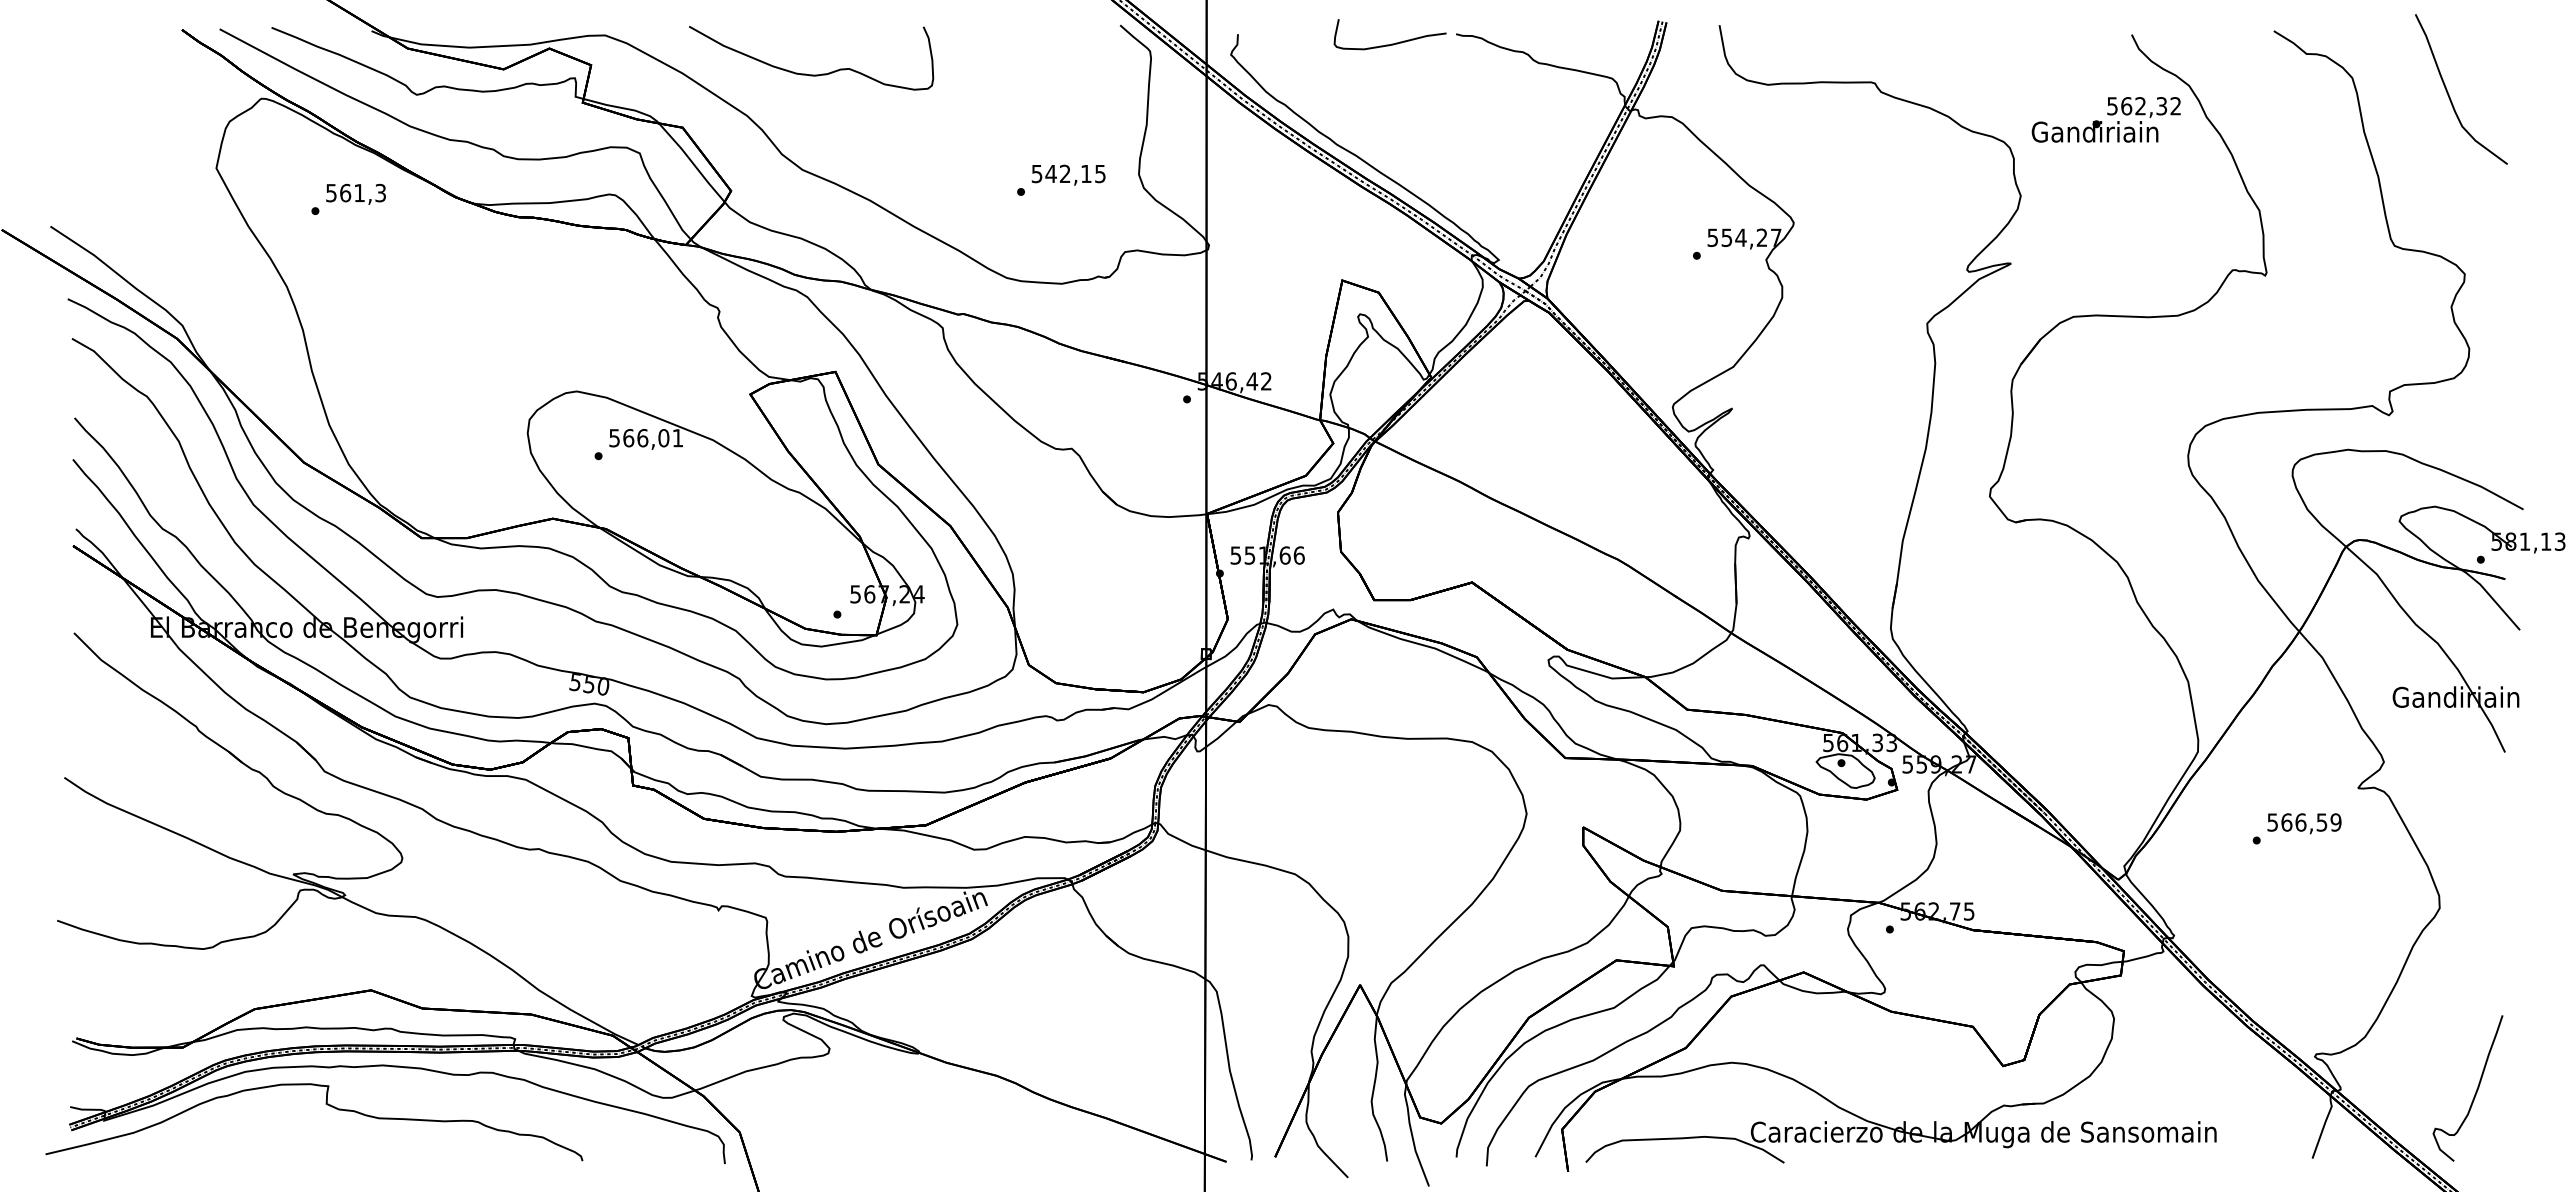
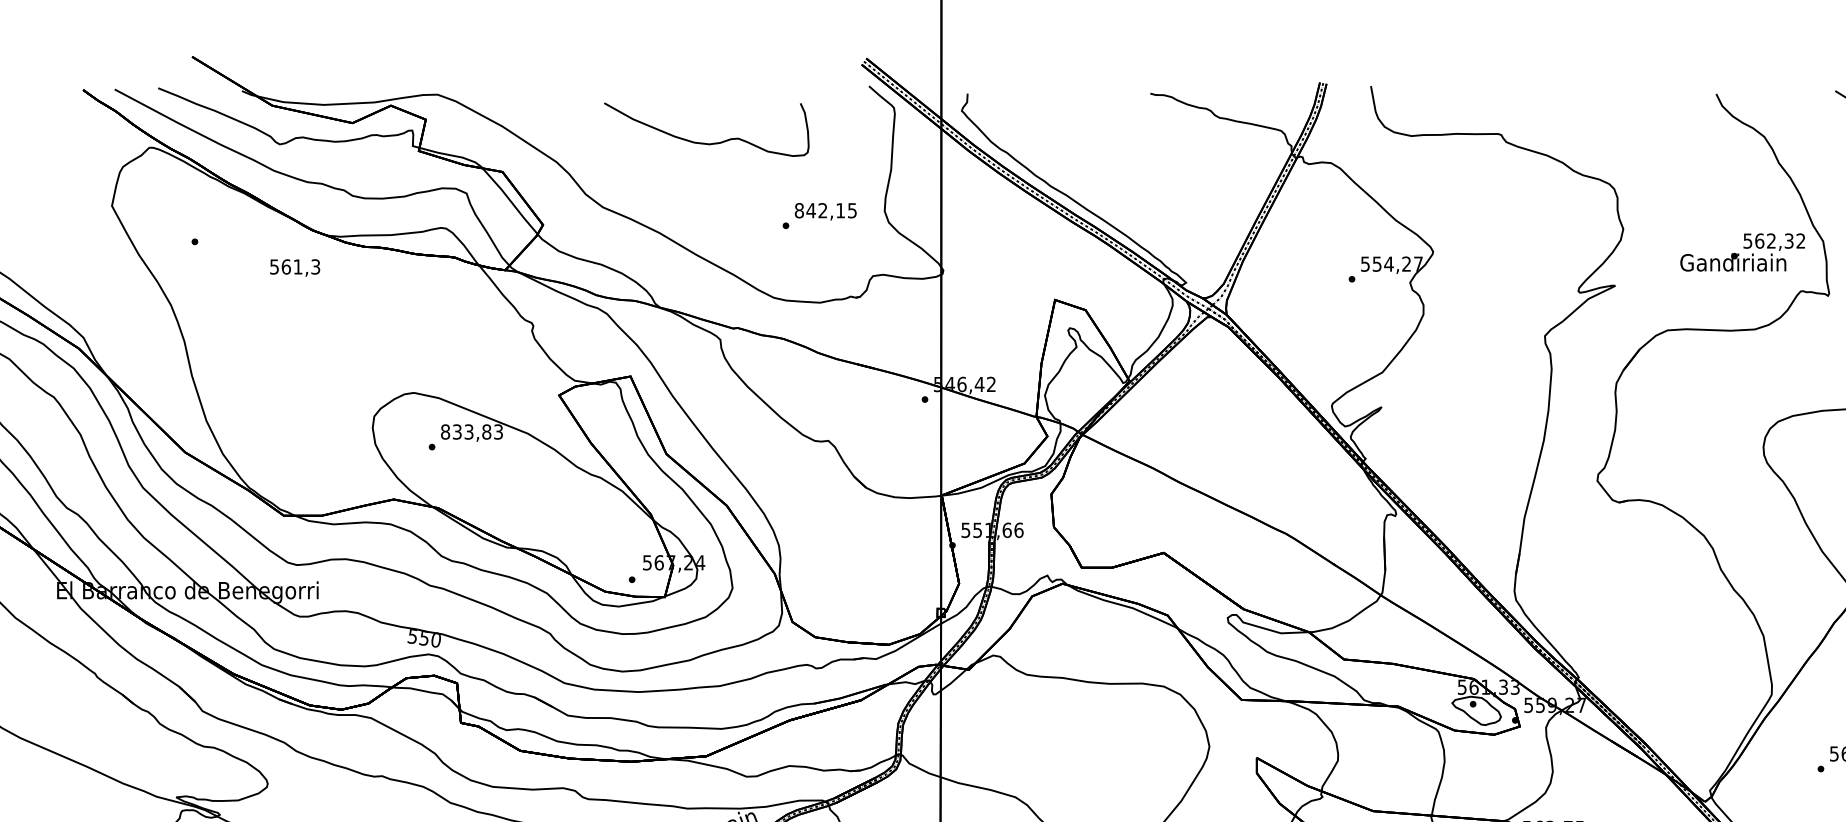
curve: (1391, 43) -> (1096, 101), removed
curve: (806, 73) -> (702, 142), moved
text: (2105, 119) -> (1742, 252), moved
text: (1036, 173) -> (798, 210), 542,15 -> 842,15
text: (355, 193) -> (294, 267), moved
text: (646, 438) -> (472, 432), 566,01 -> 833,83

